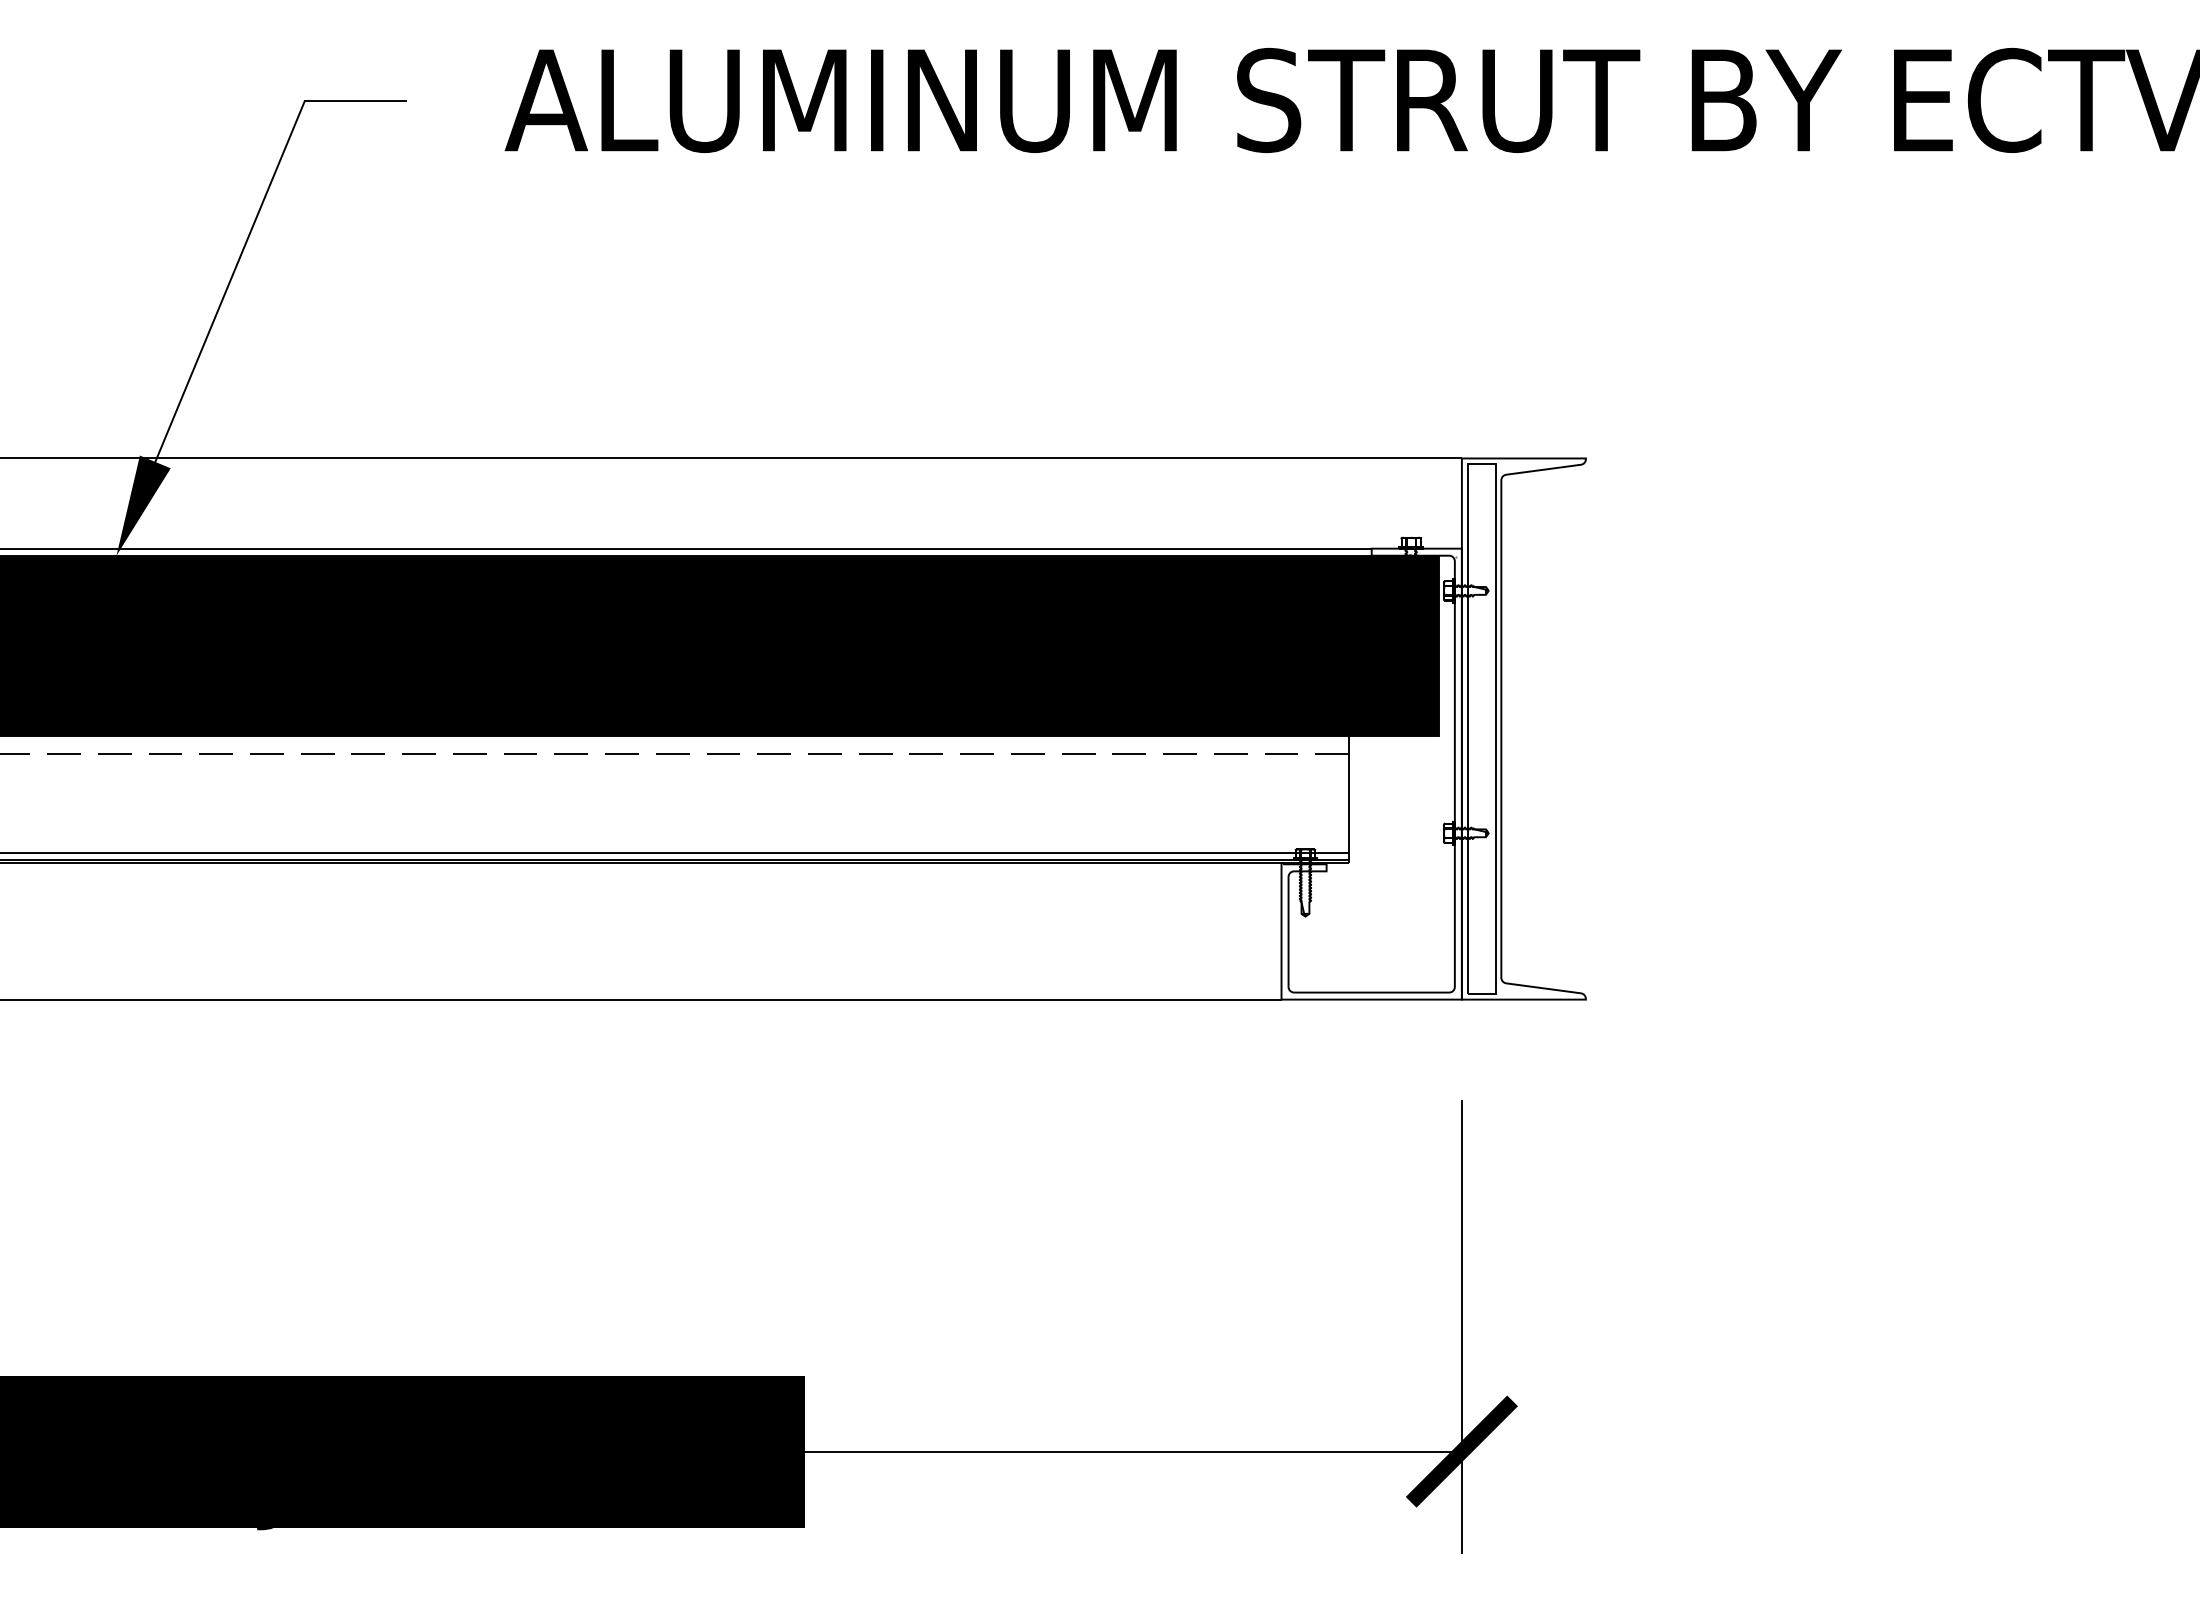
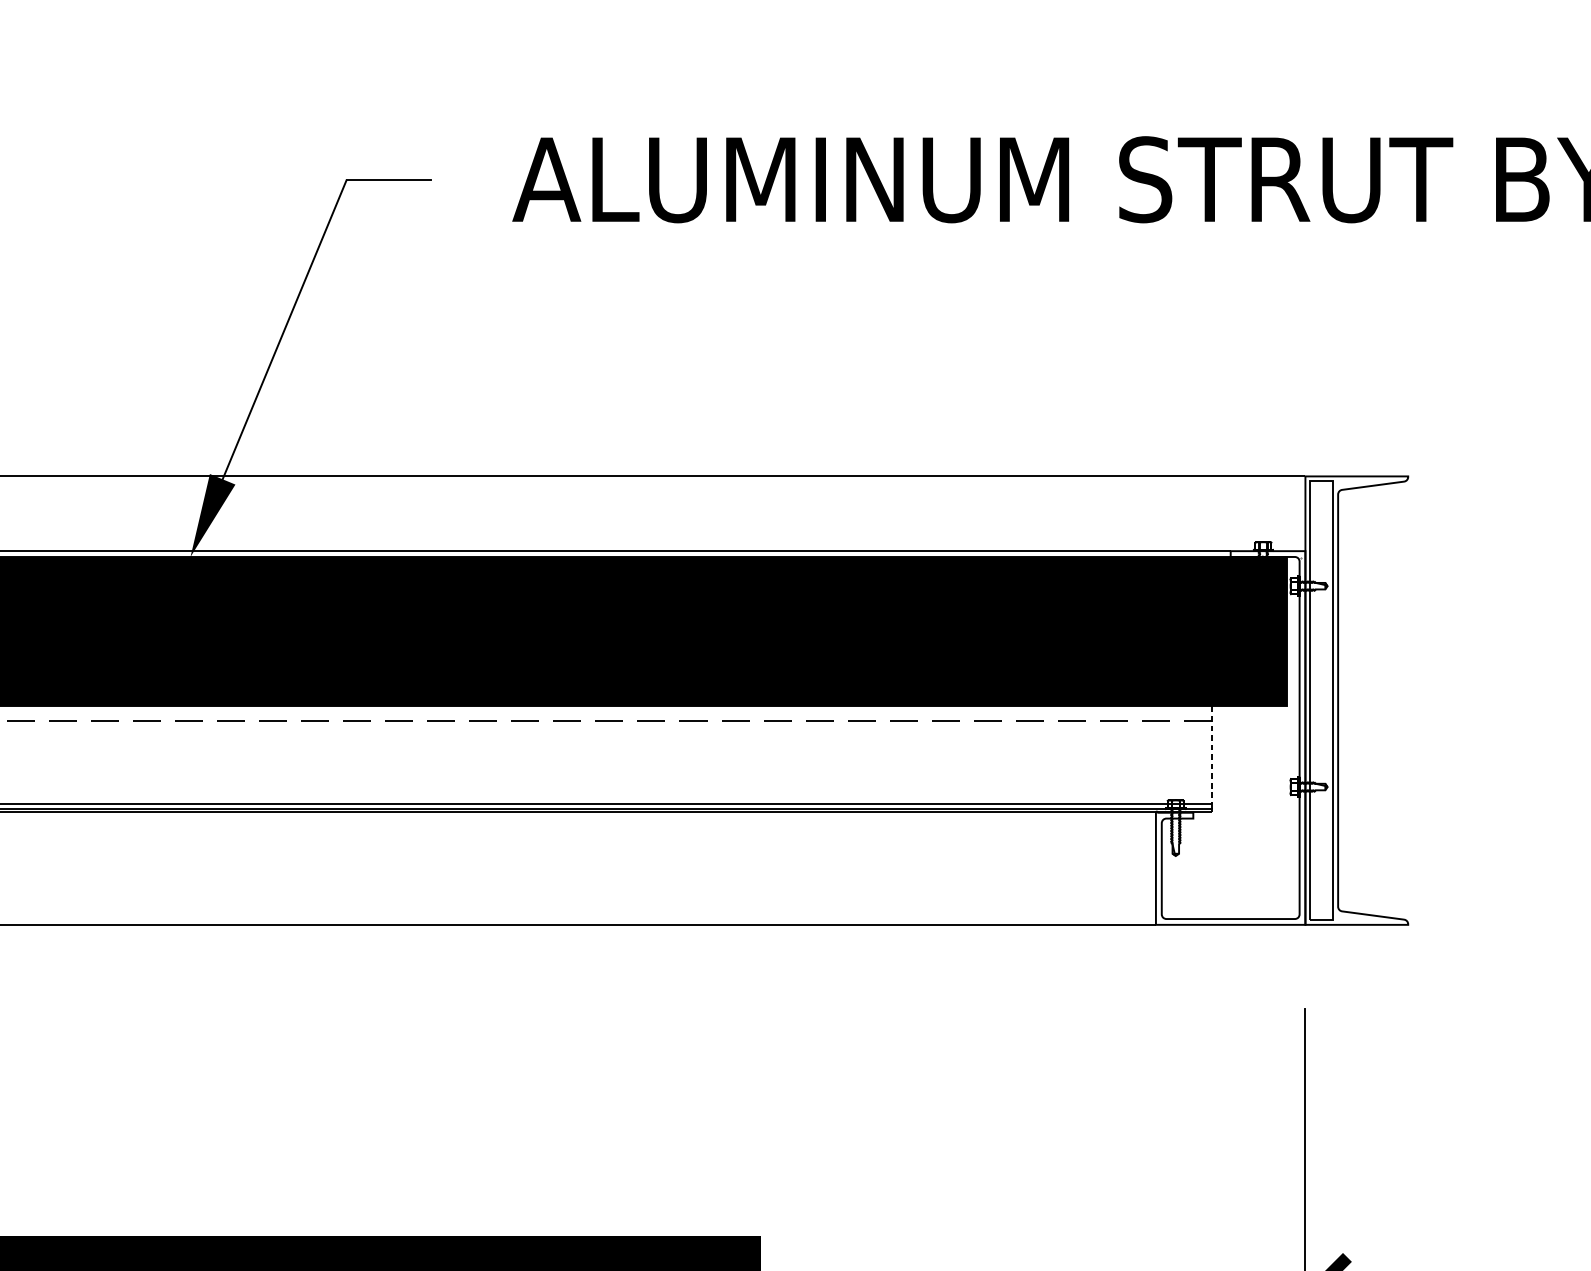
line: (1349, 794) -> (1212, 754), solid -> dashed

